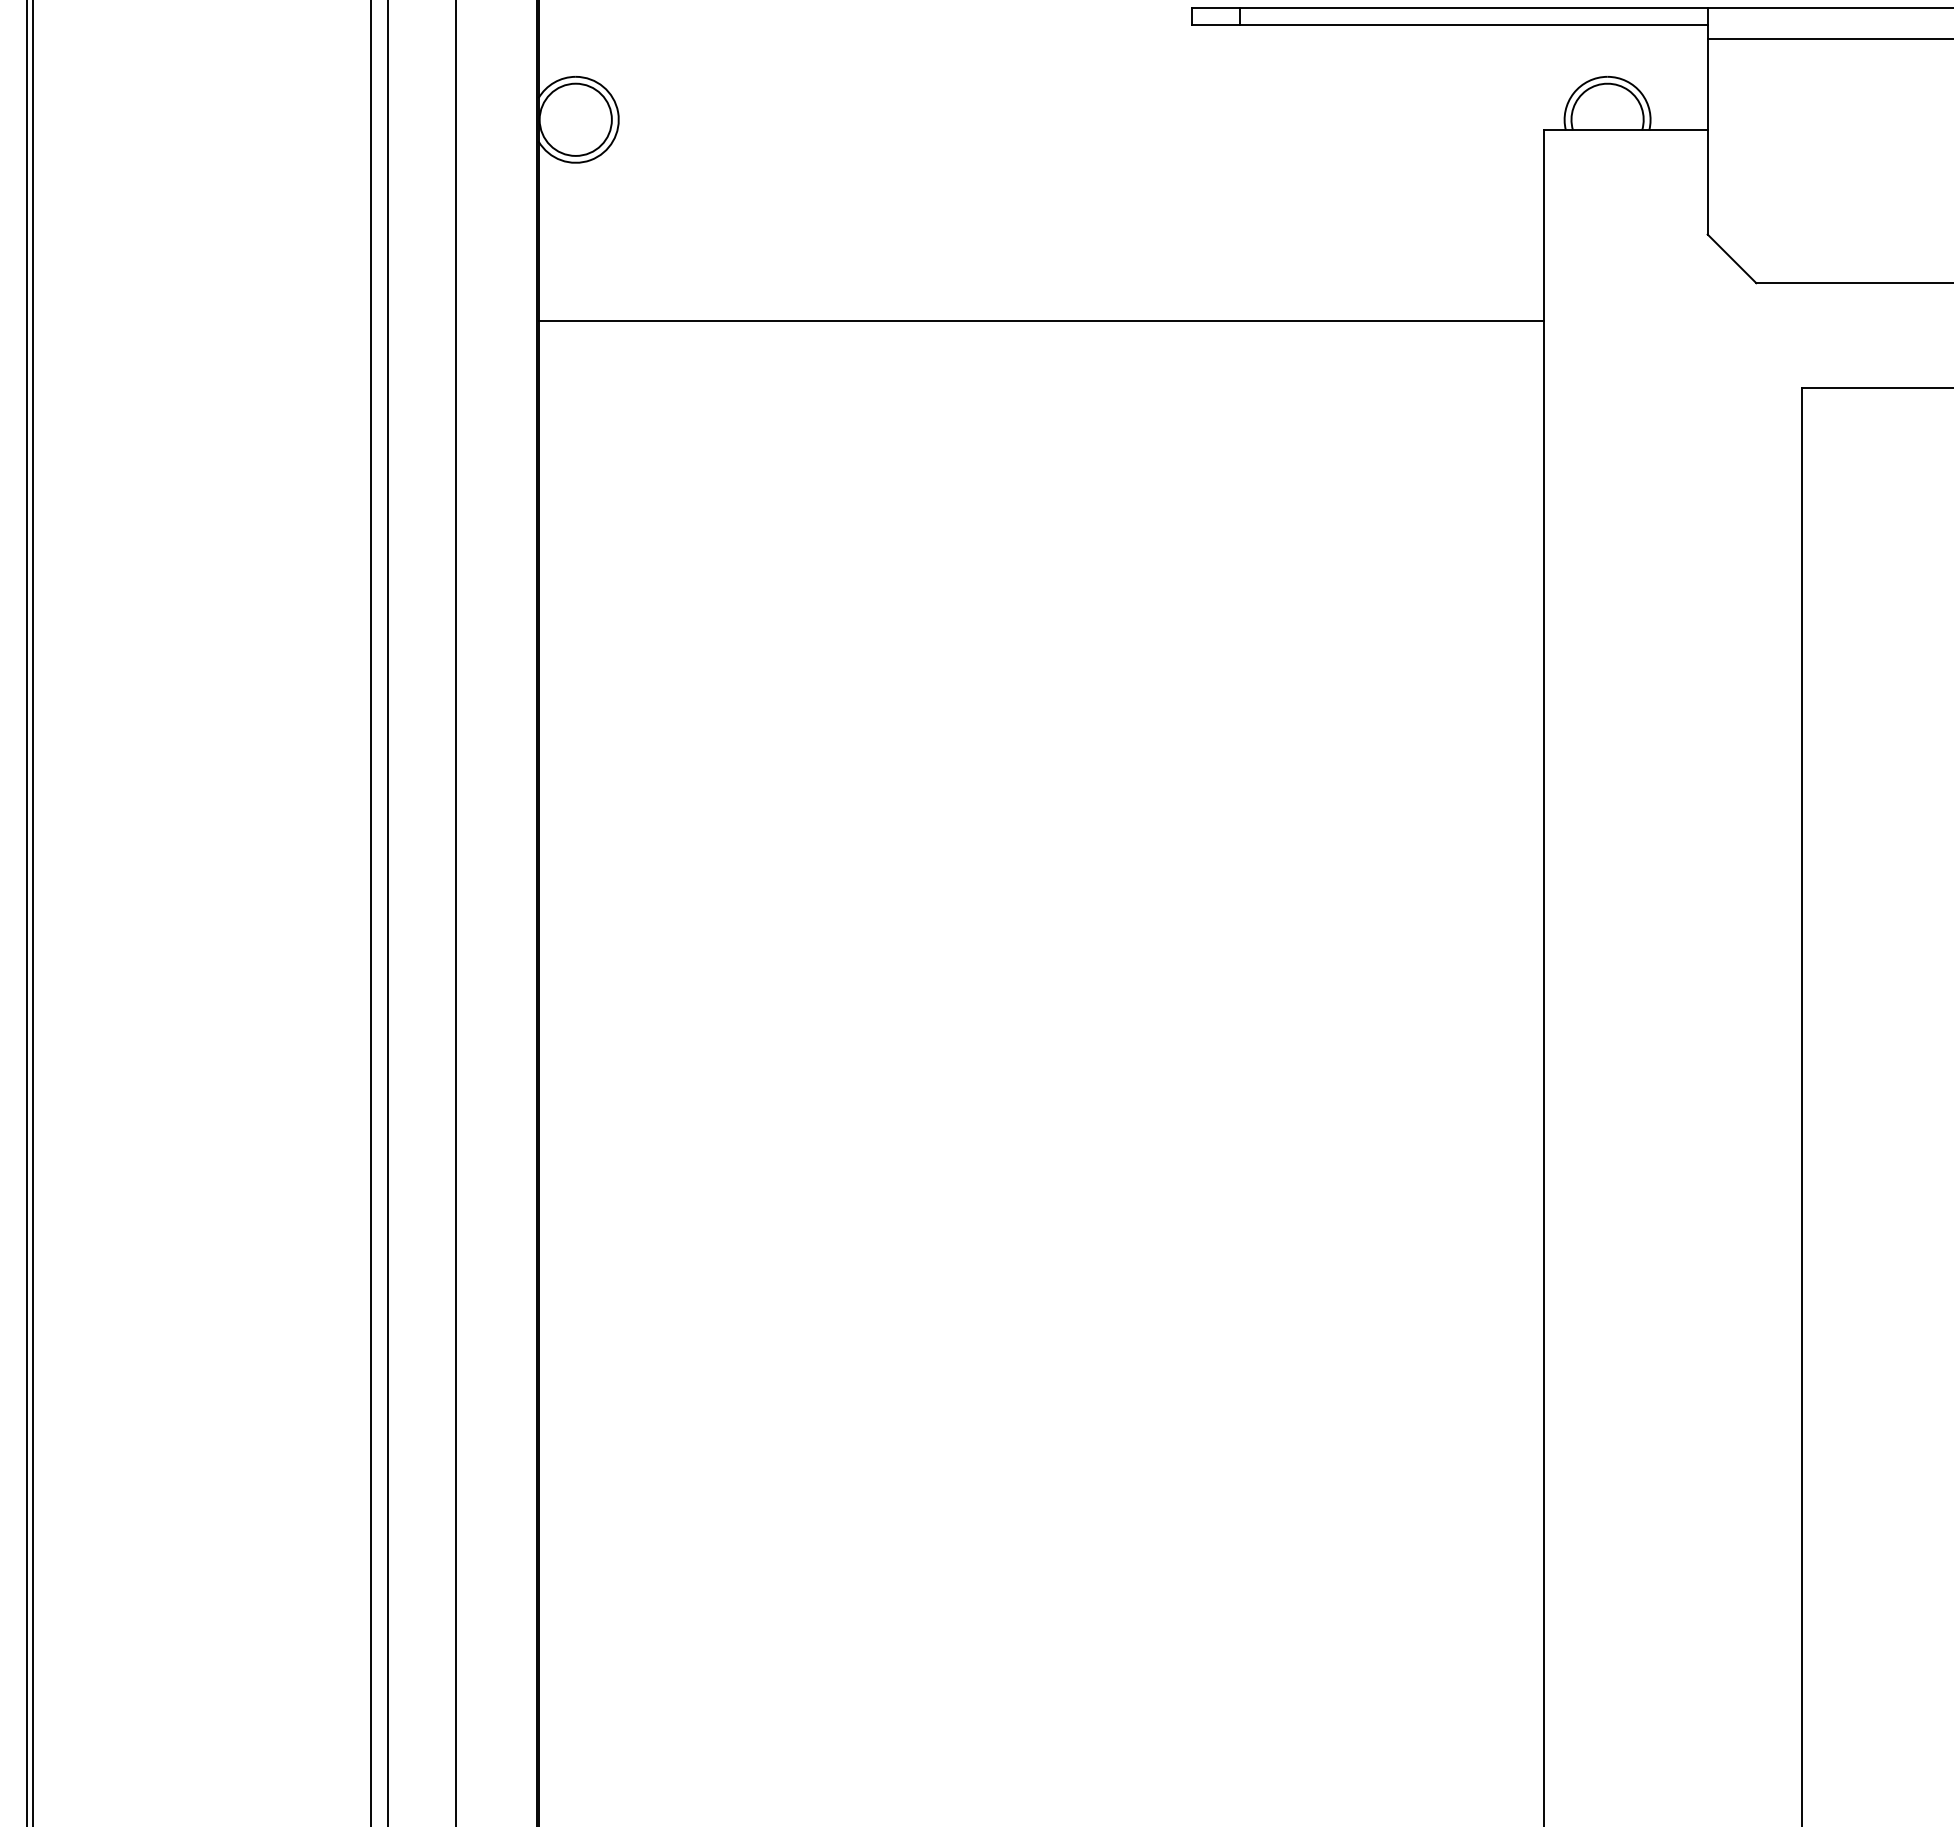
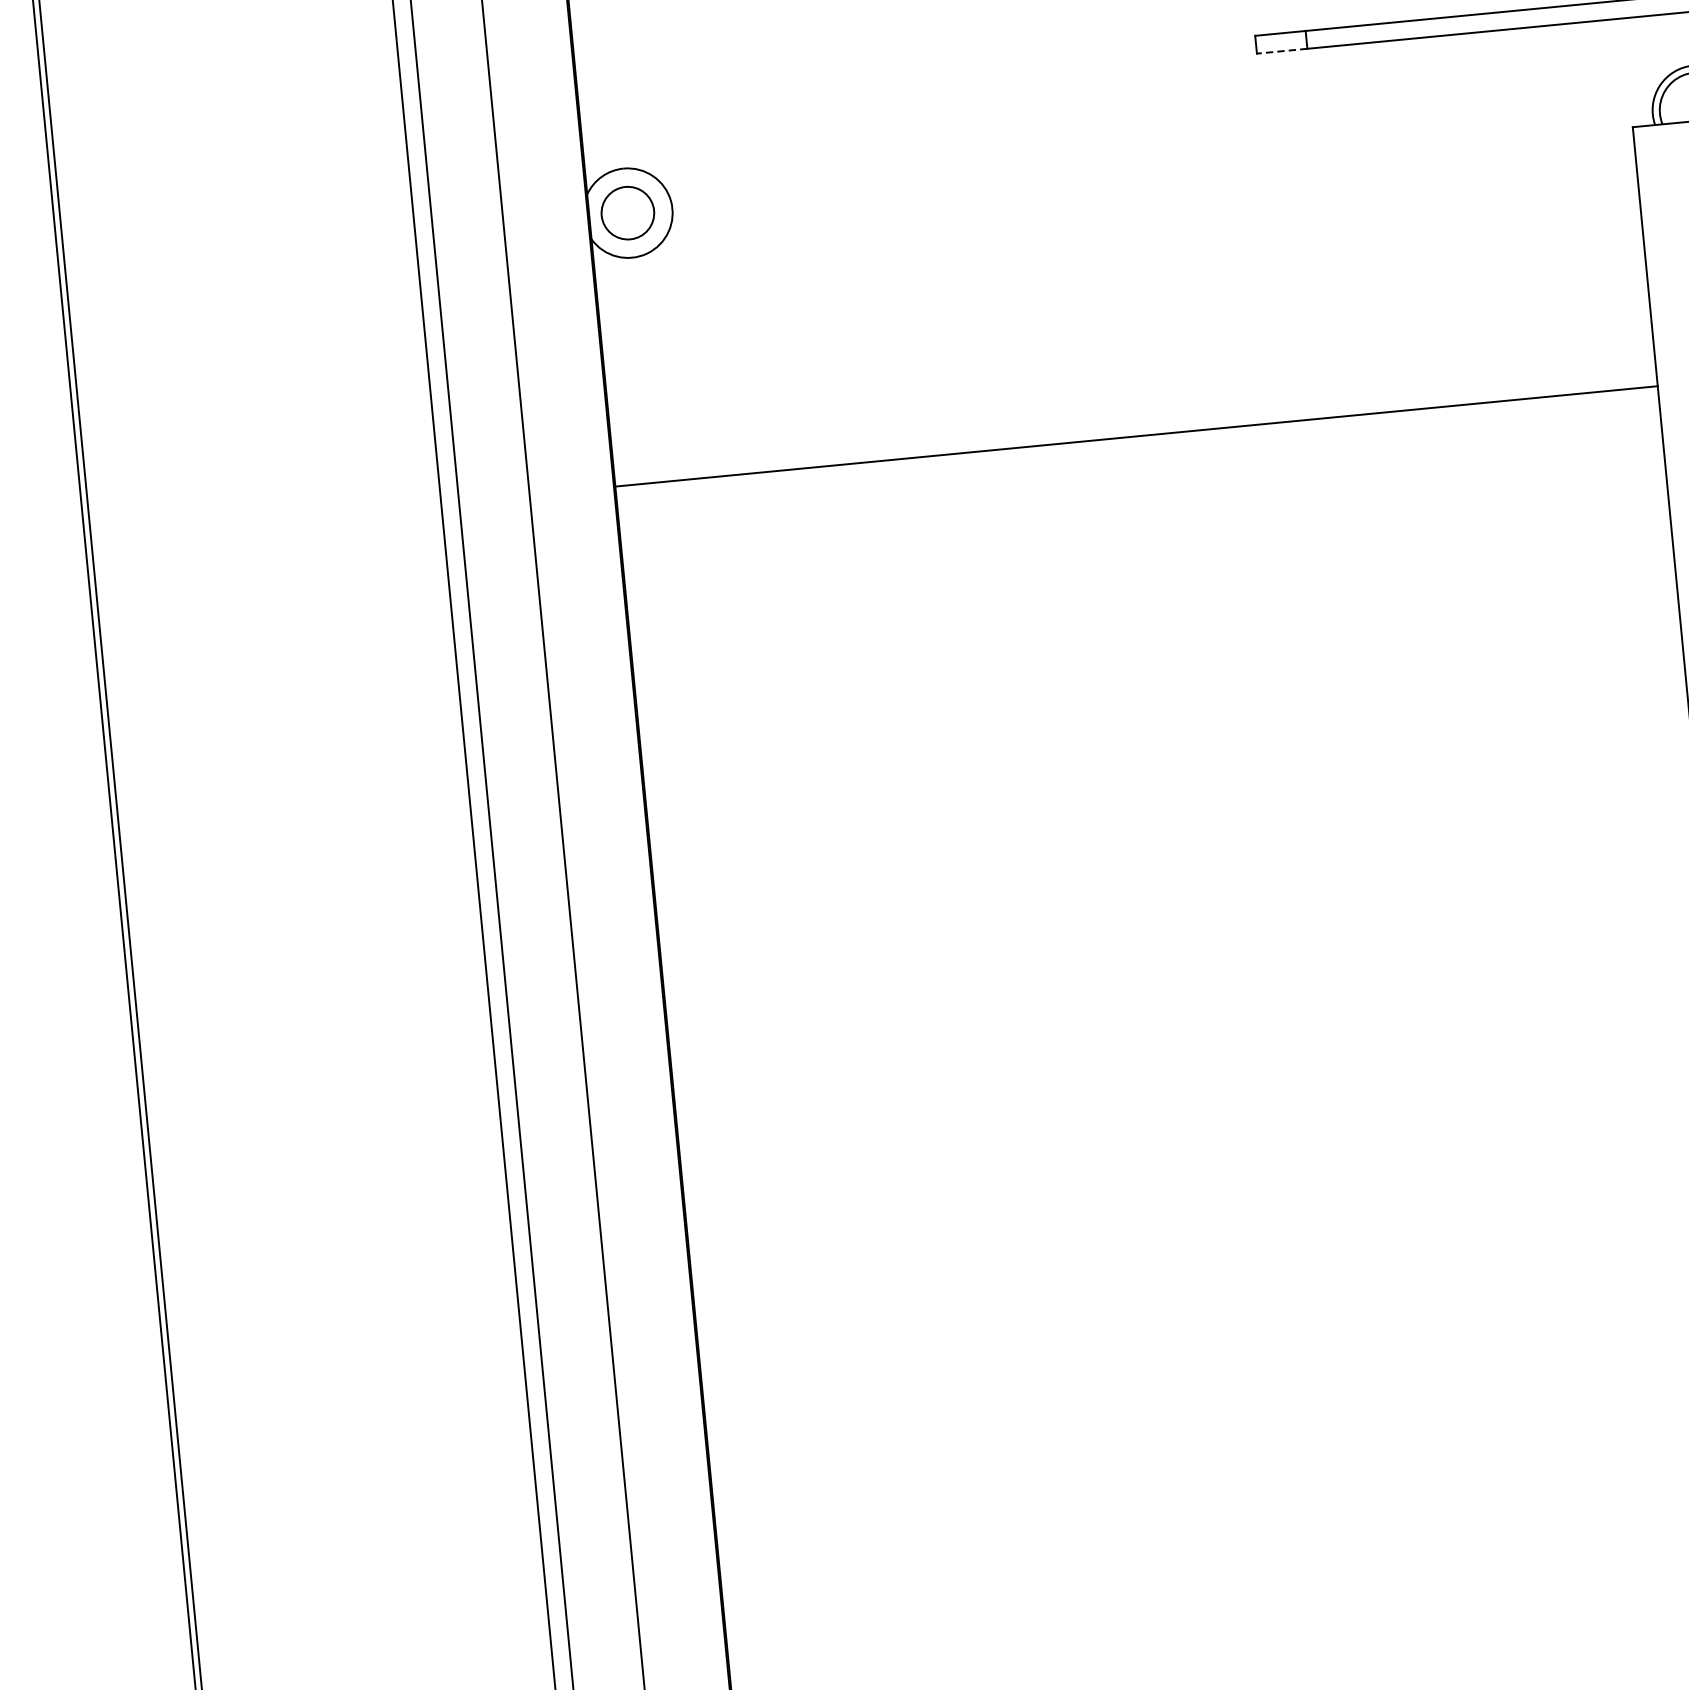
line: (1215, 25) -> (1281, 51), solid -> dashed
circle: (575, 119) -> (627, 212), size x0.7
line: (1041, 321) -> (1136, 436), moved

